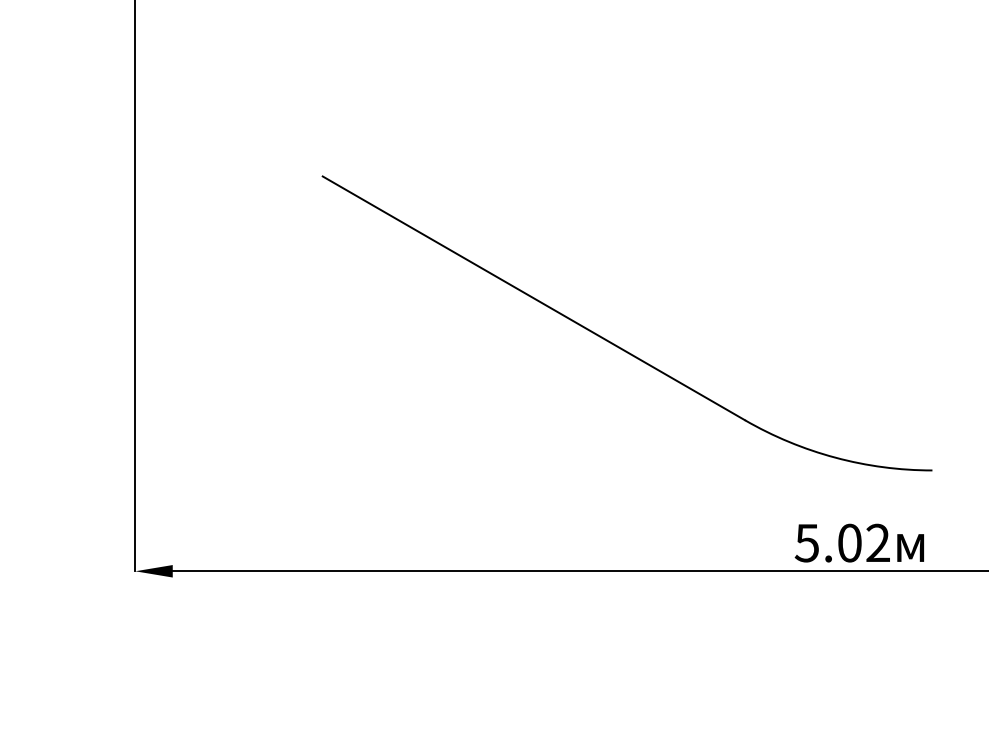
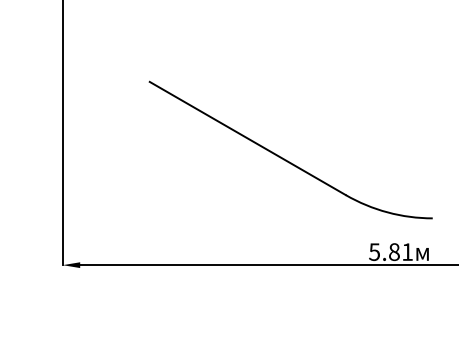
text: (862, 541) -> (400, 251), 5.02 -> 5.81

